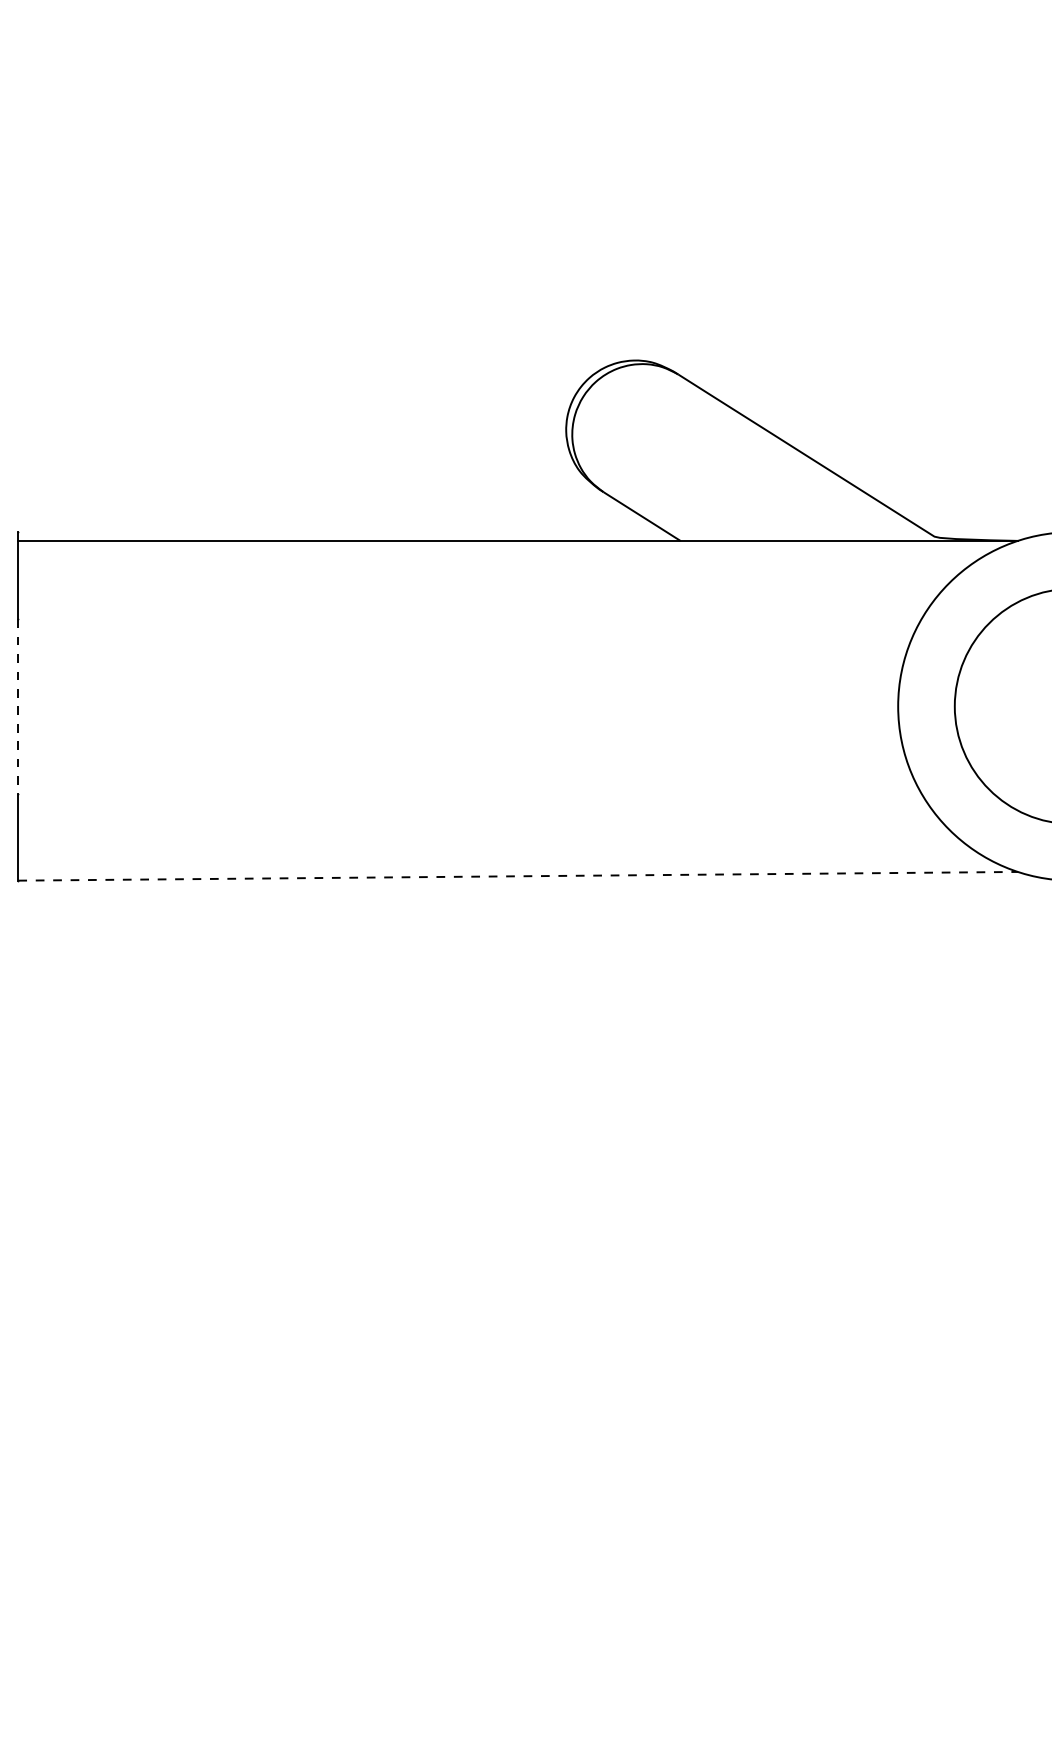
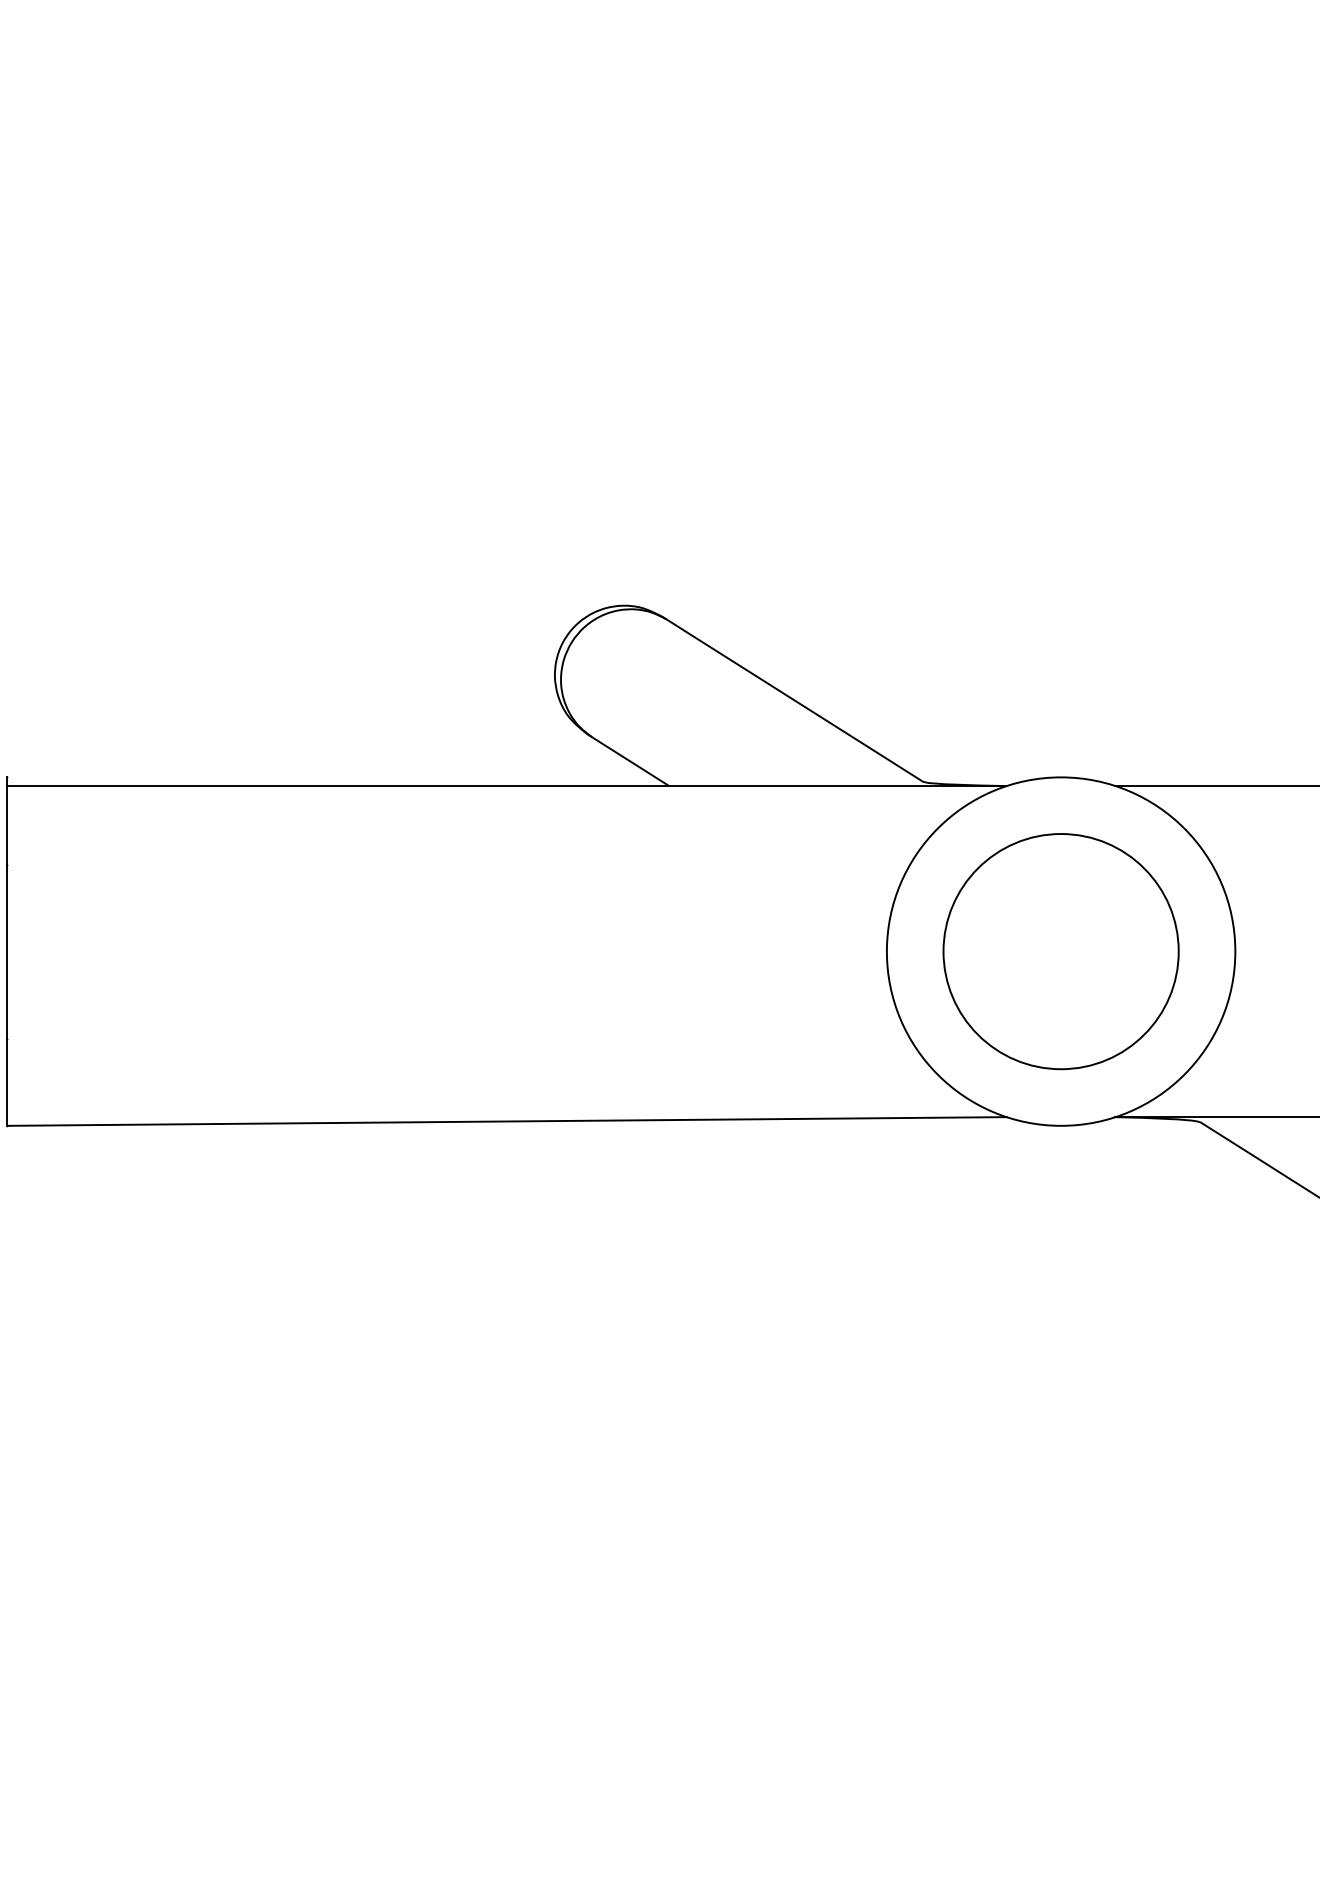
line: (18, 707) -> (7, 952), dashed -> solid
line: (517, 876) -> (506, 1121), dashed -> solid

